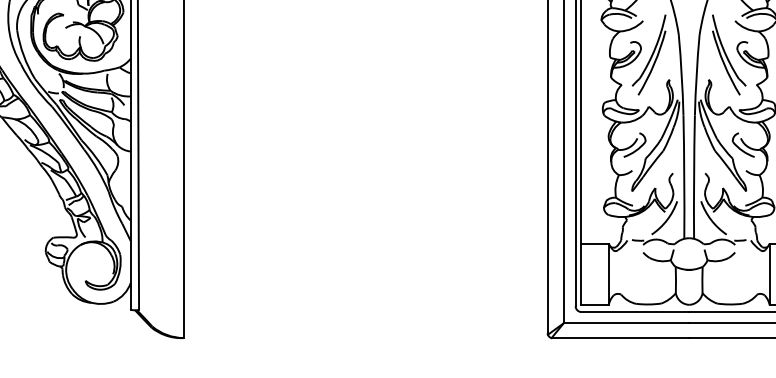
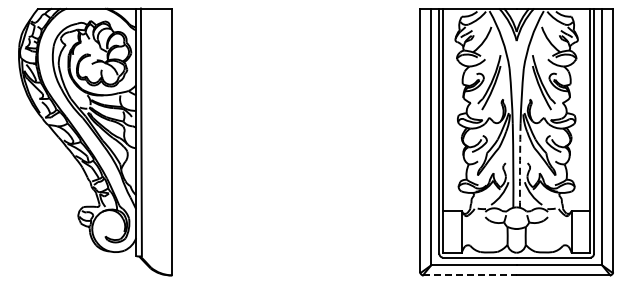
arc: (694, 176) -> (520, 165), solid -> dashed
line: (619, 338) -> (469, 275), solid -> dashed

